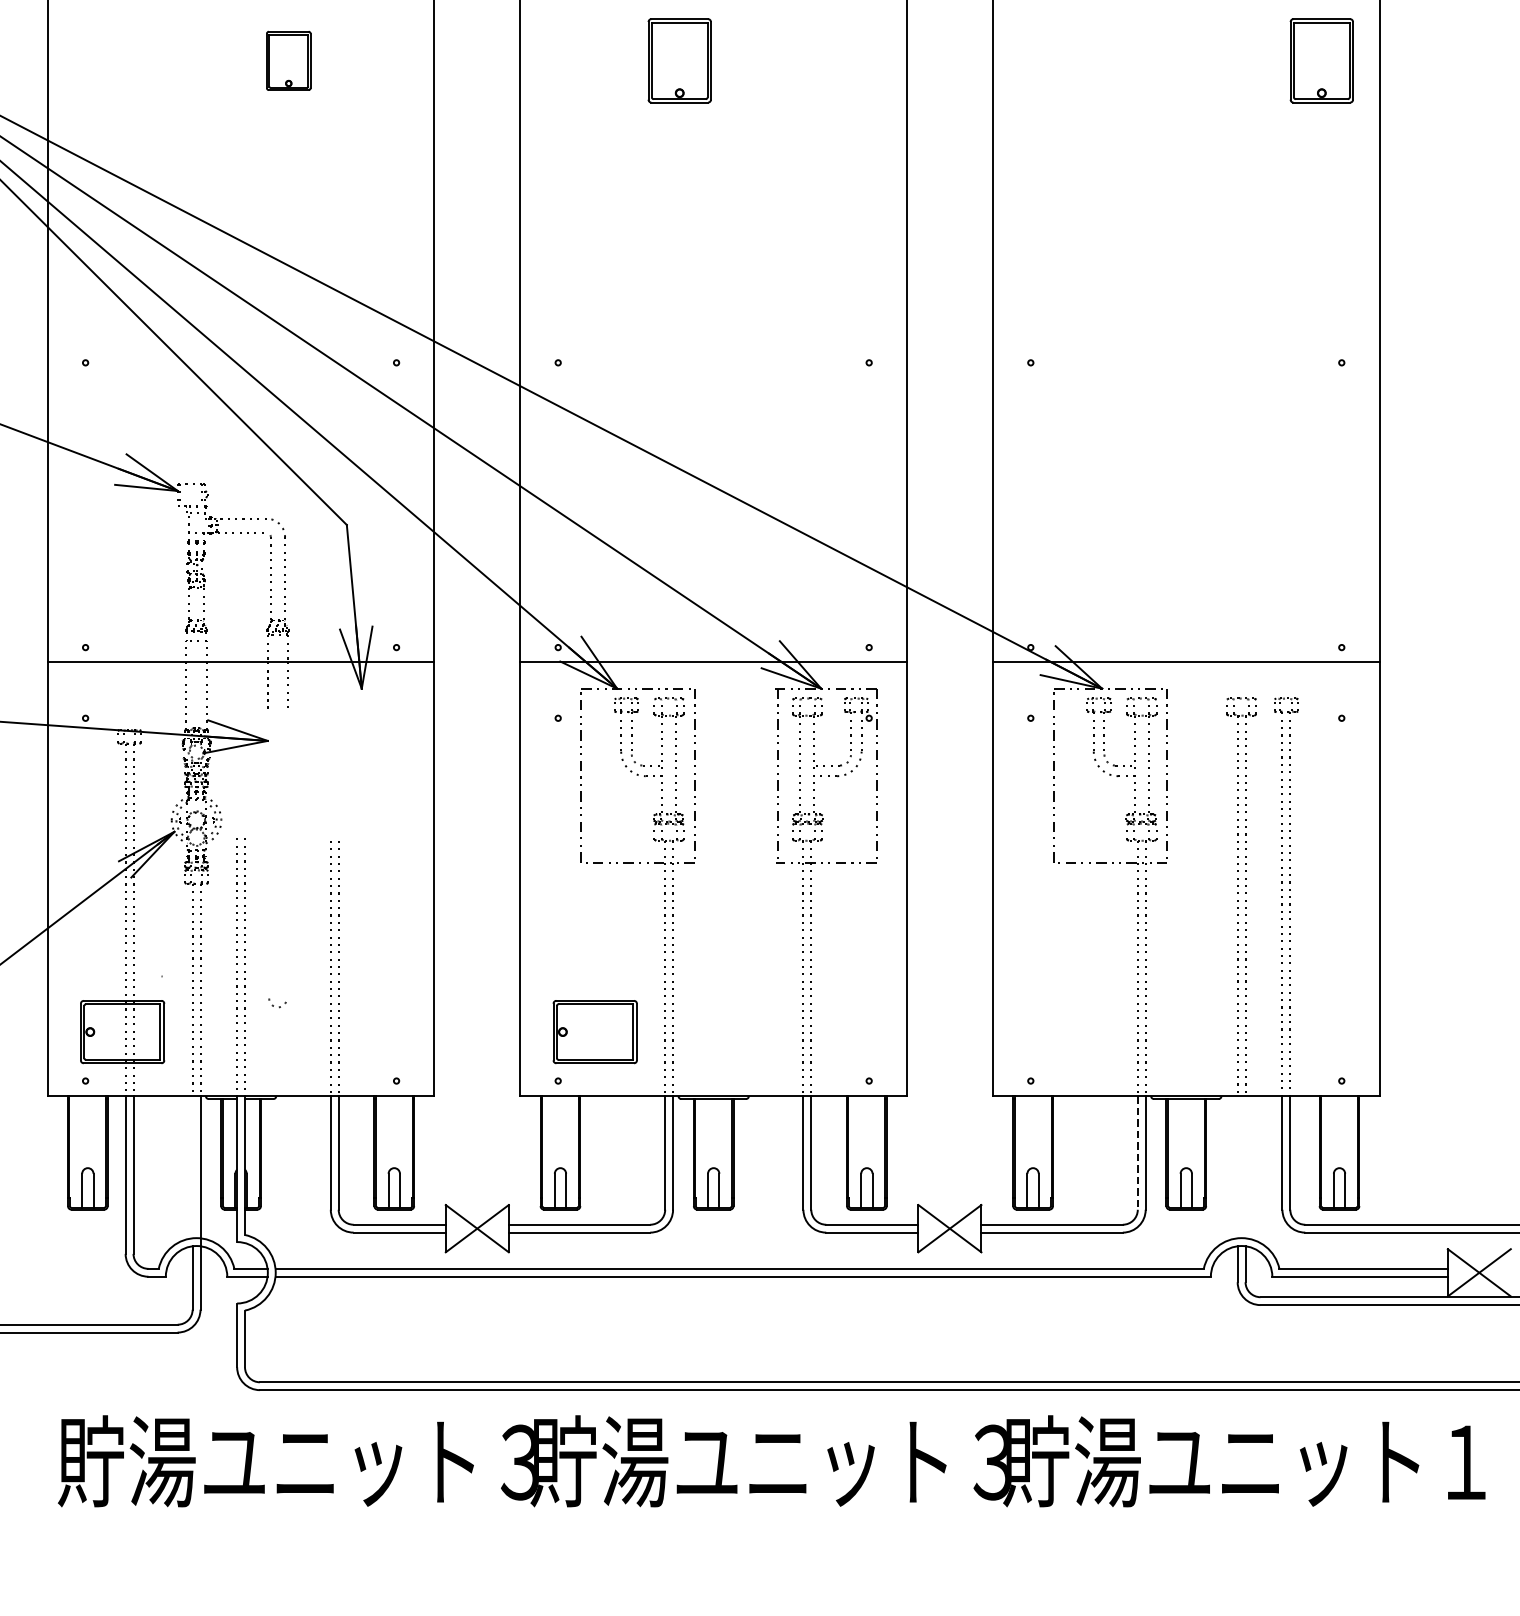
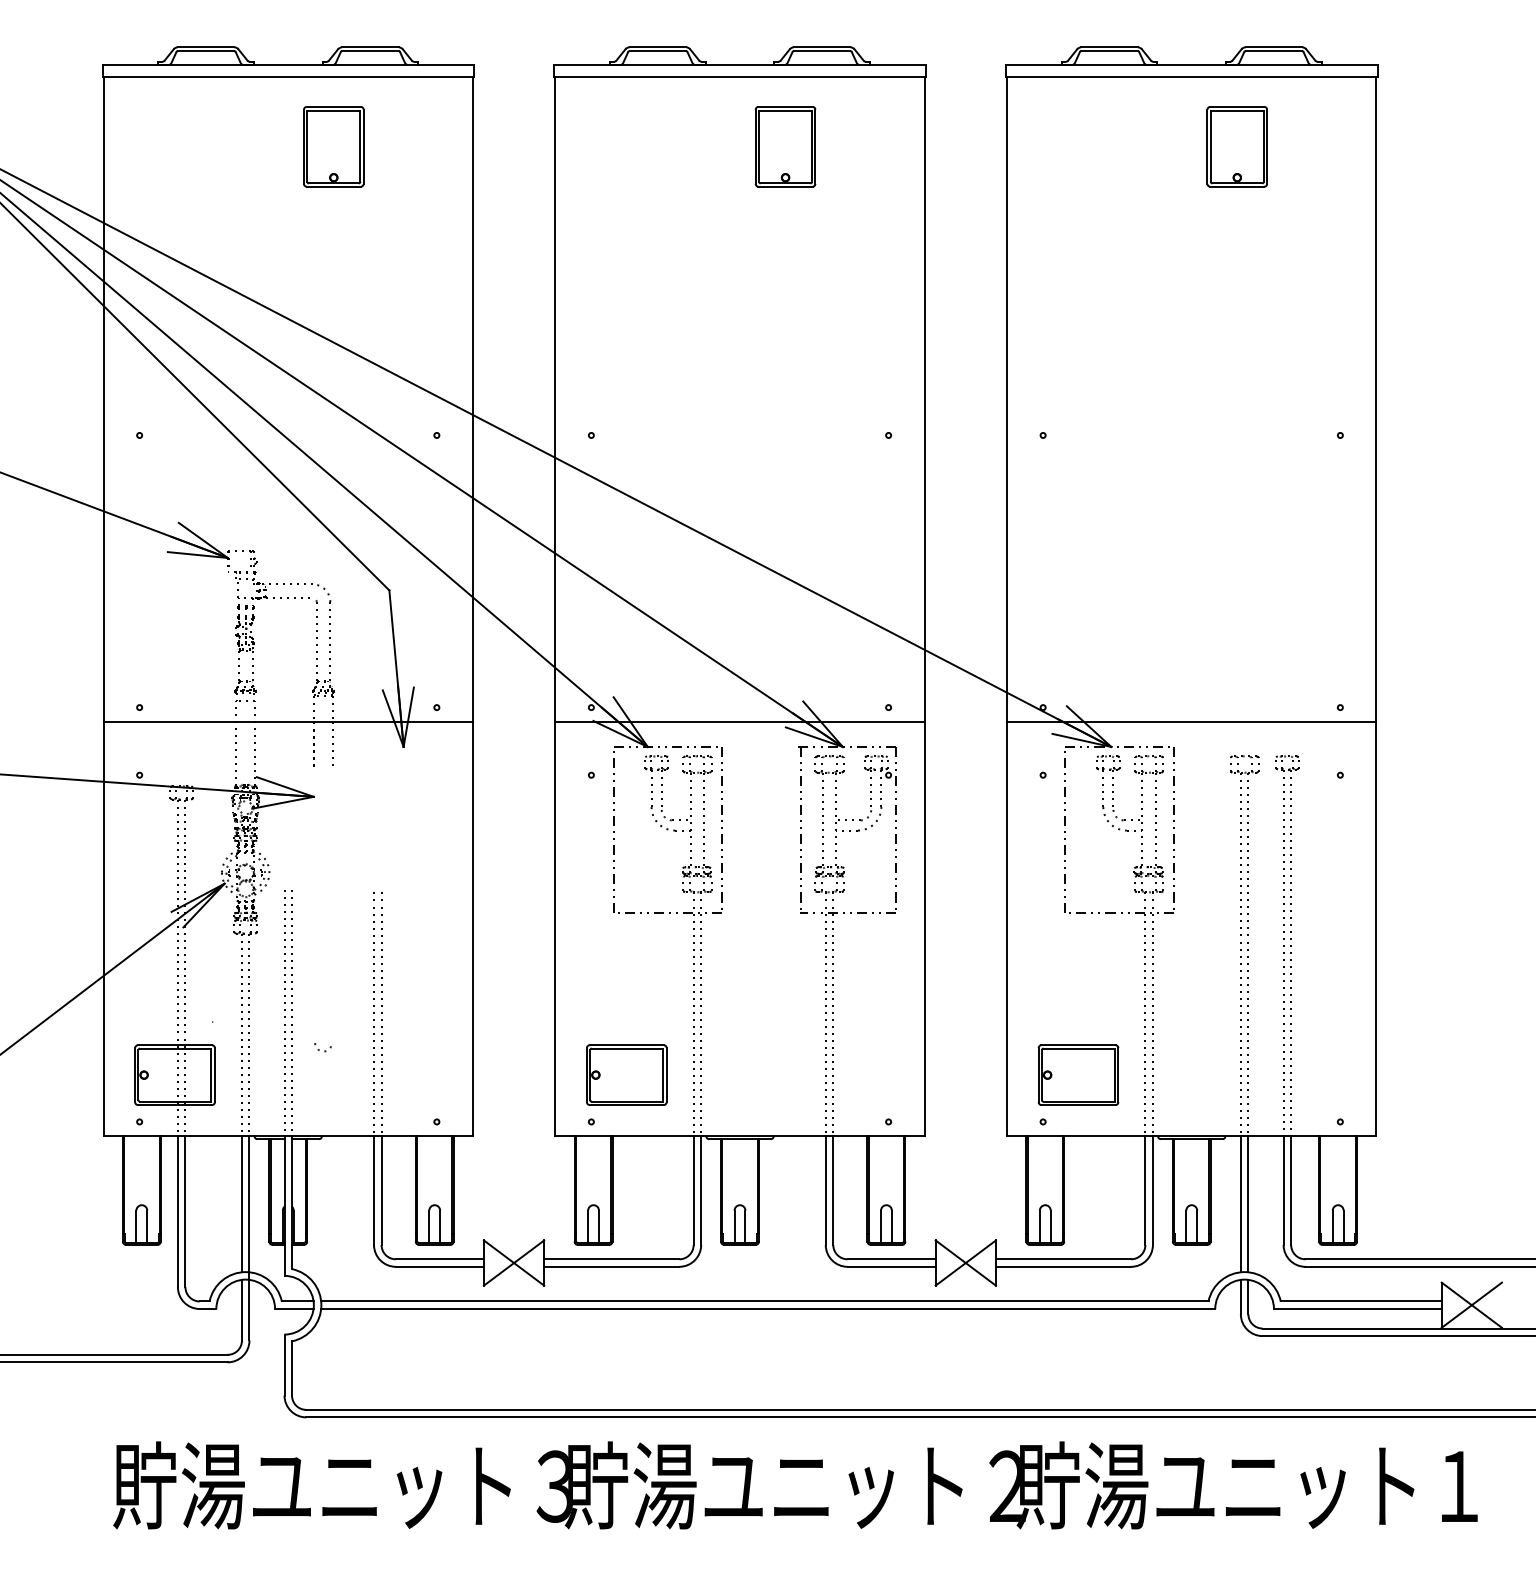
part: (288, 60) -> (333, 146), size x1.43
part: (679, 60) -> (785, 146), moved
part: (1321, 60) -> (1236, 146), moved
part: (1067, 1031) -> (1078, 1074), added
line: (1137, 1153) -> (1145, 1191), dashed -> solid
line: (192, 1167) -> (241, 1204), added
line: (1237, 1167) -> (1240, 1204), added
line: (1245, 1167) -> (1248, 1204), added
text: (992, 1462) -> (1006, 1486), 貯湯ユニット３ -> 貯湯ユニット２

